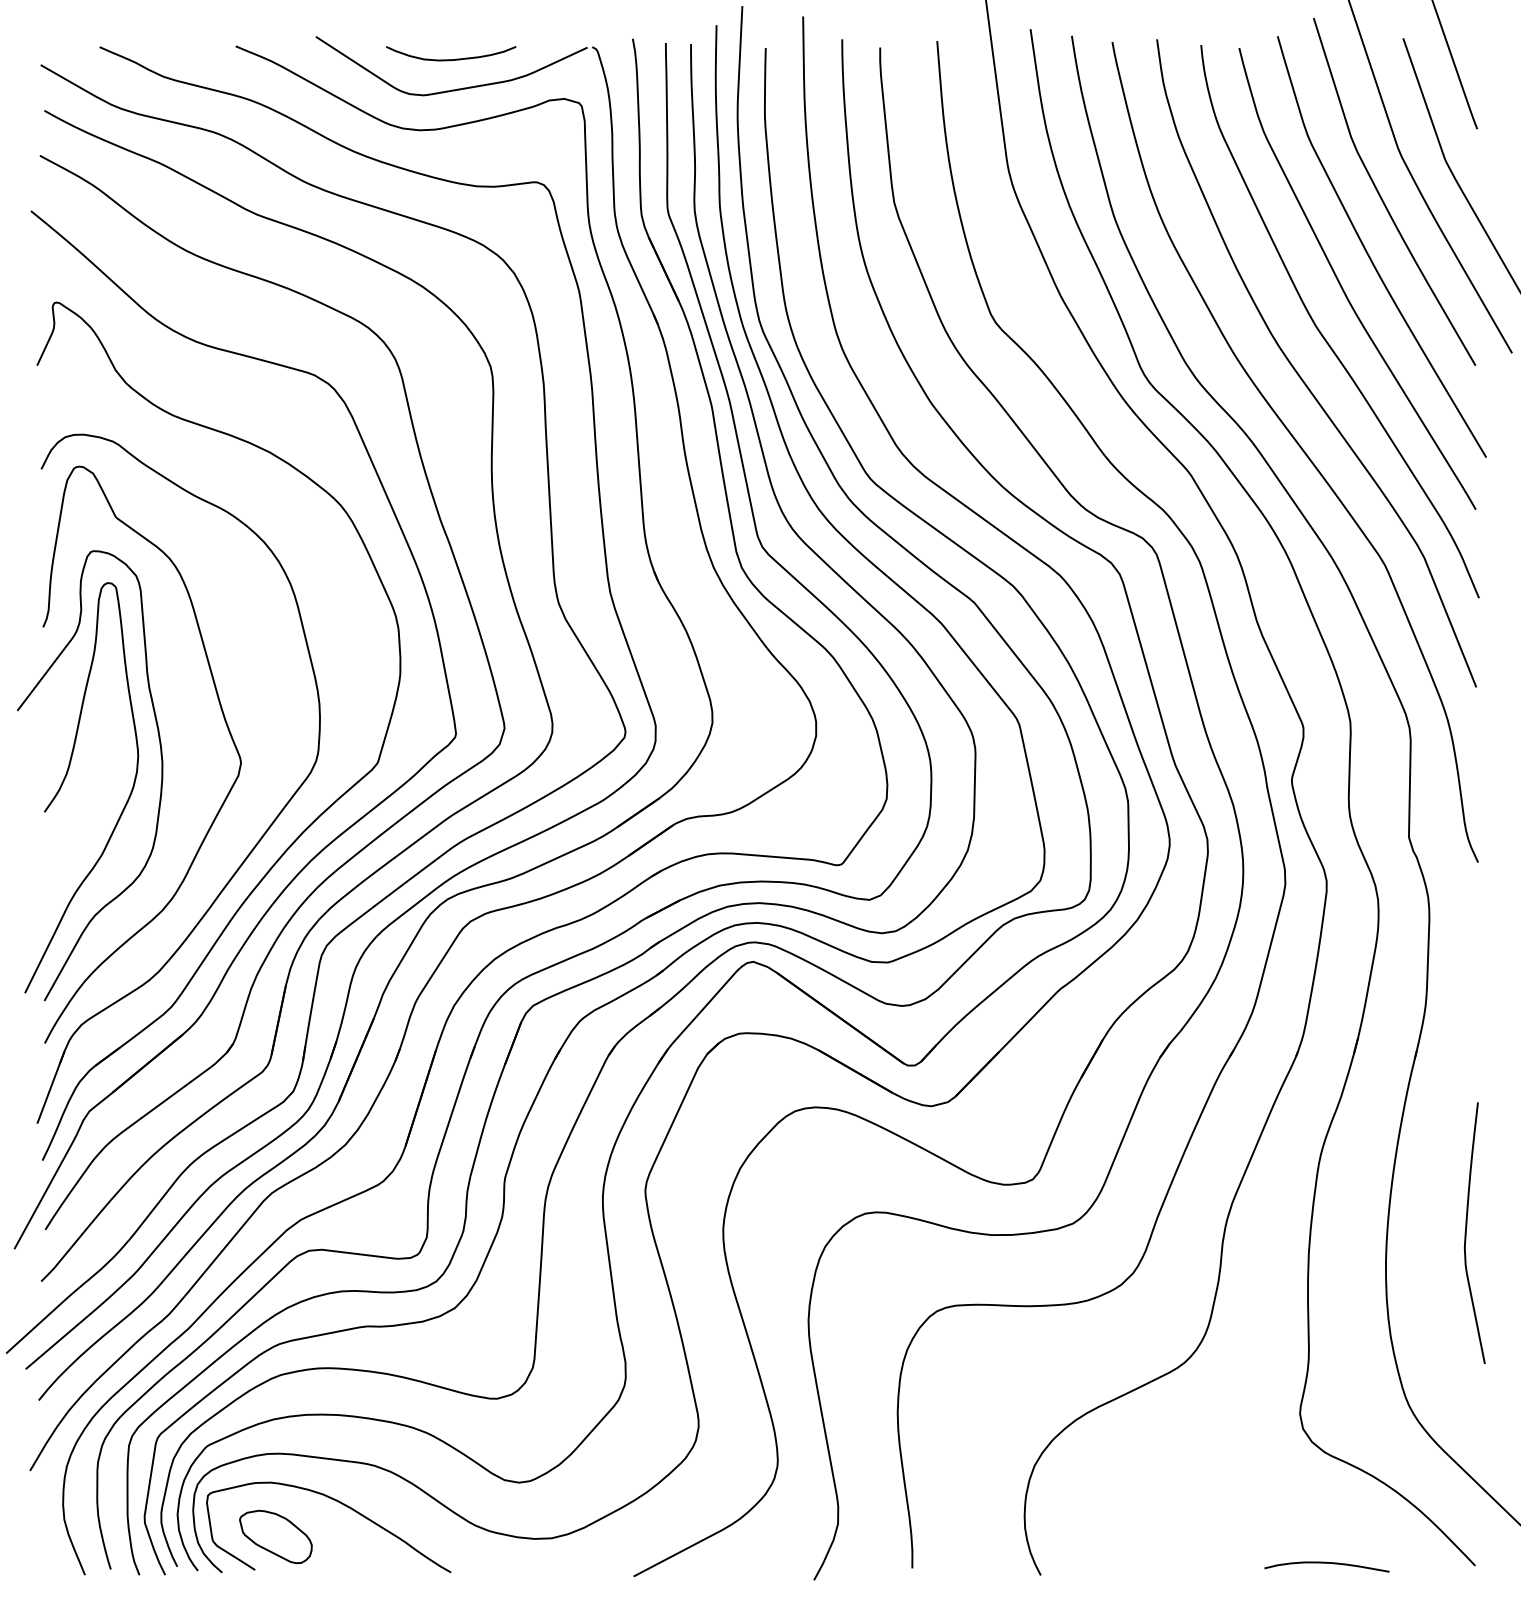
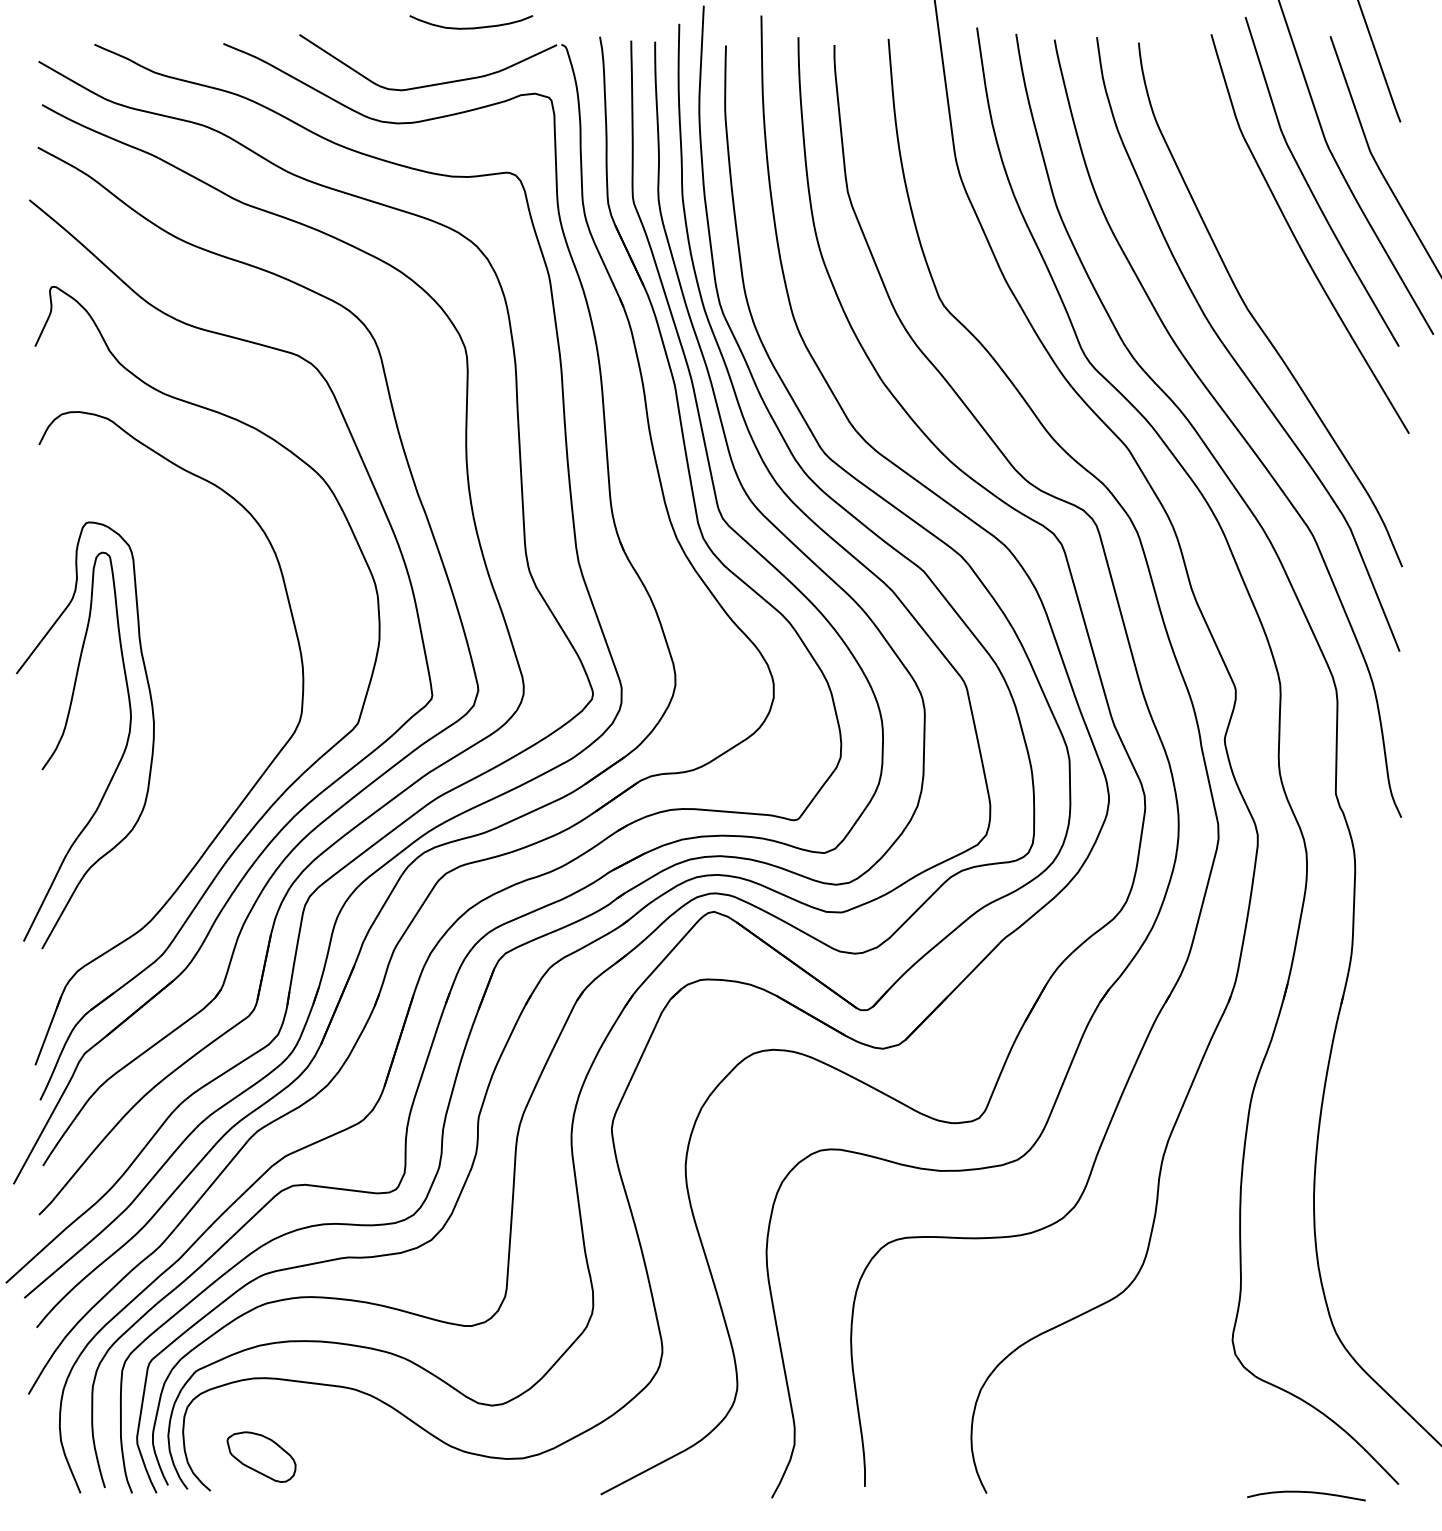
curve: (451, 59) -> (471, 27), moved
curve: (1342, 286) -> (1272, 271), removed
curve: (224, 721) -> (212, 683), removed
curve: (1466, 1232) -> (1390, 1168), removed
curve: (339, 1503) -> (321, 1425), removed
curve: (1326, 1563) -> (1305, 1492), moved

